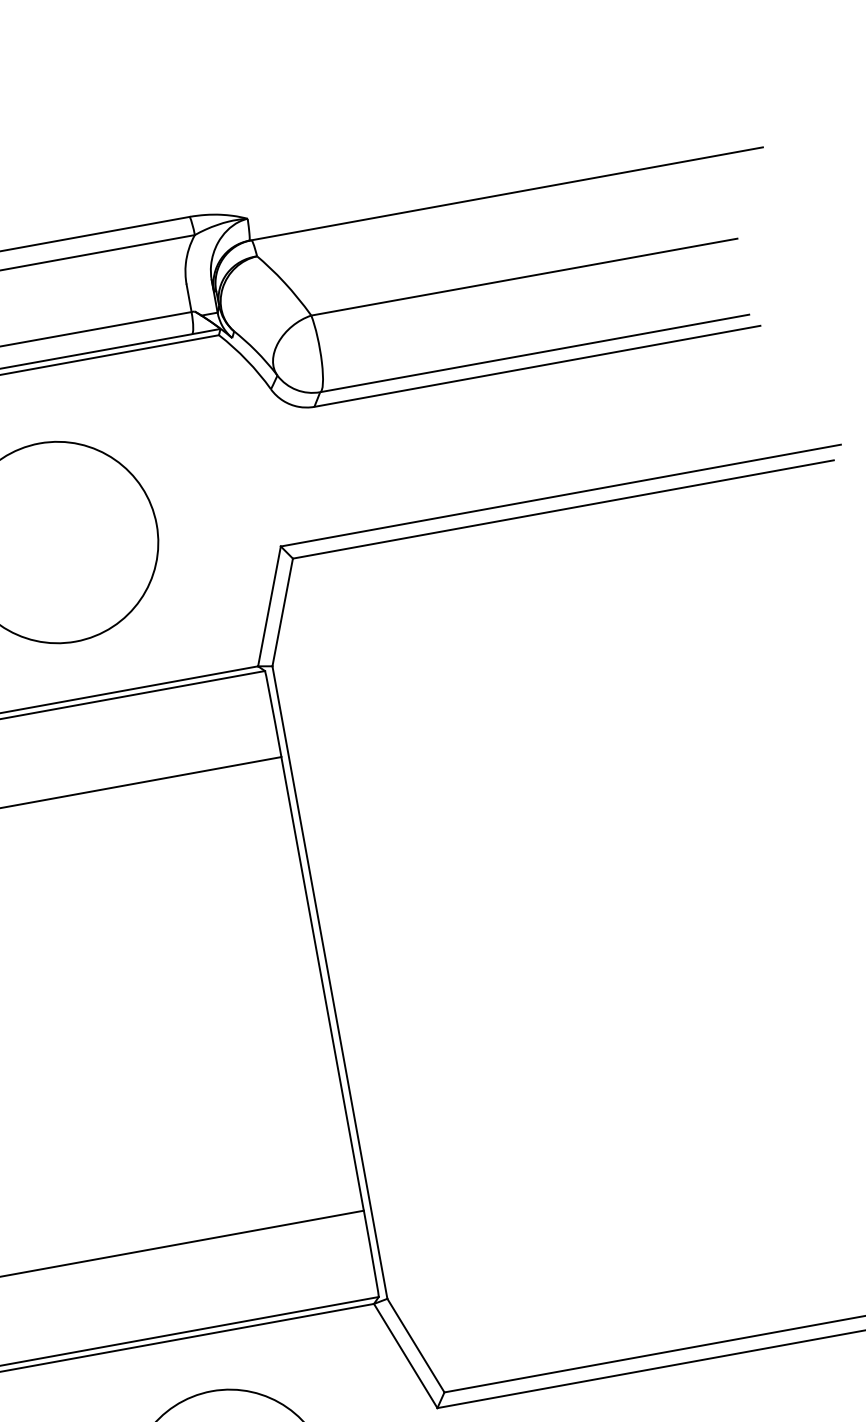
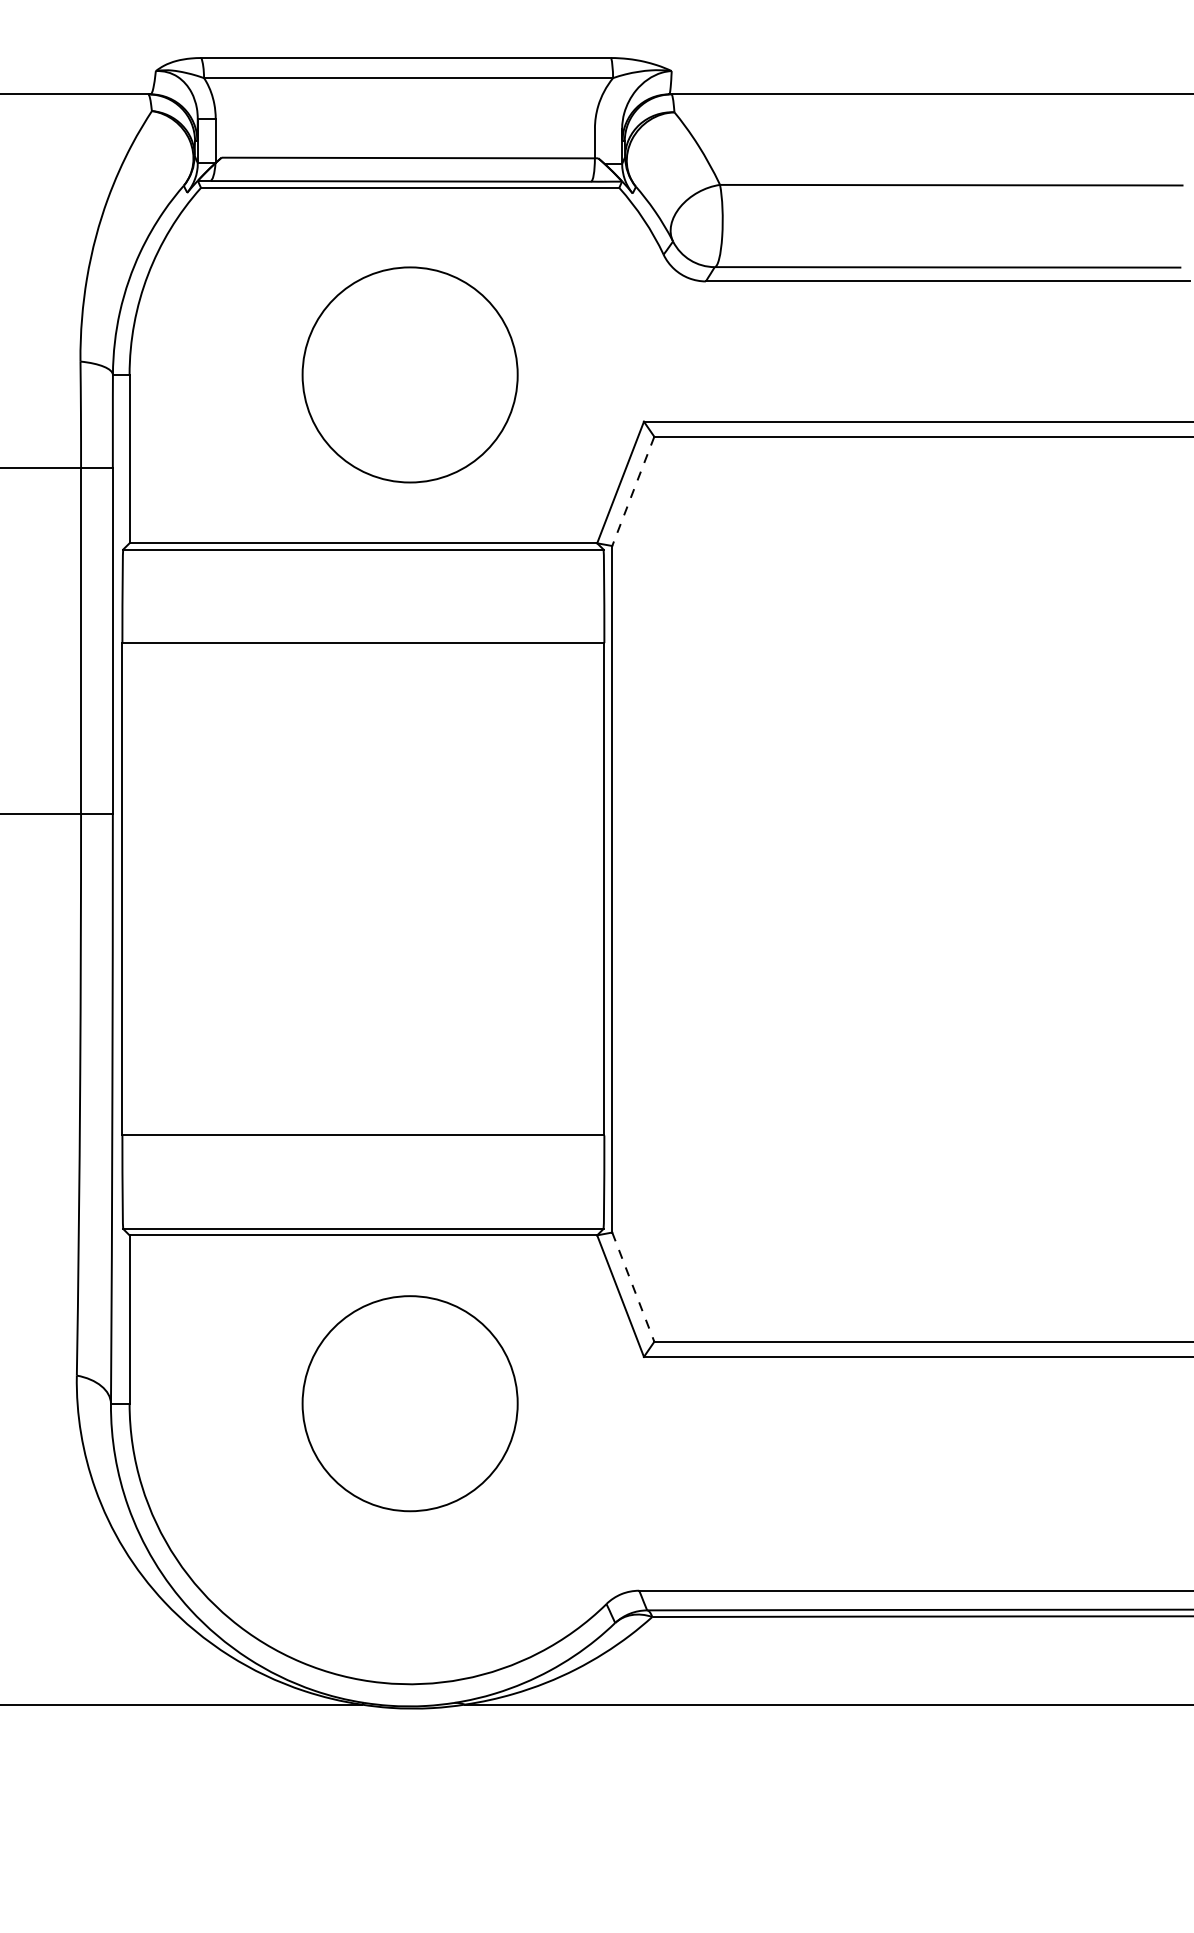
line: (282, 612) -> (633, 491), solid -> dashed
line: (416, 1345) -> (633, 1287), solid -> dashed

